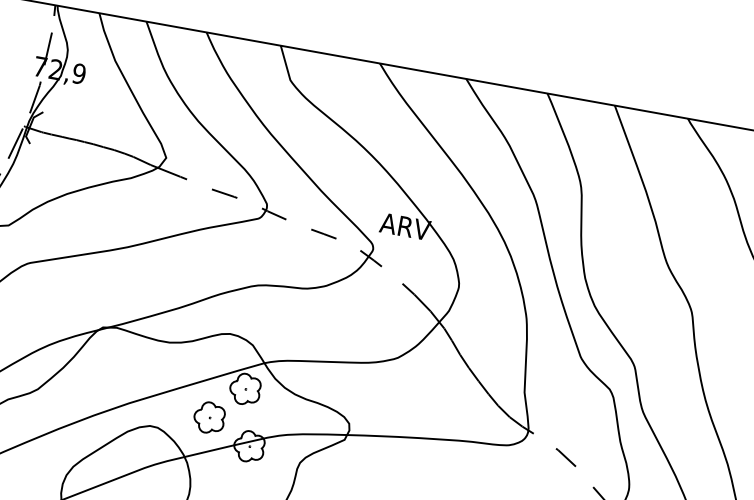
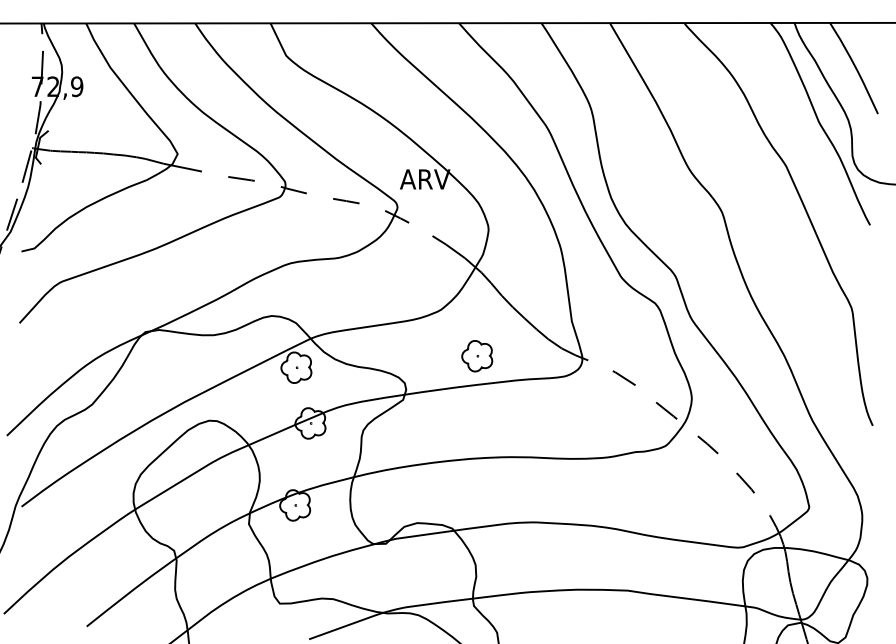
part: (209, 418) -> (477, 356), moved

